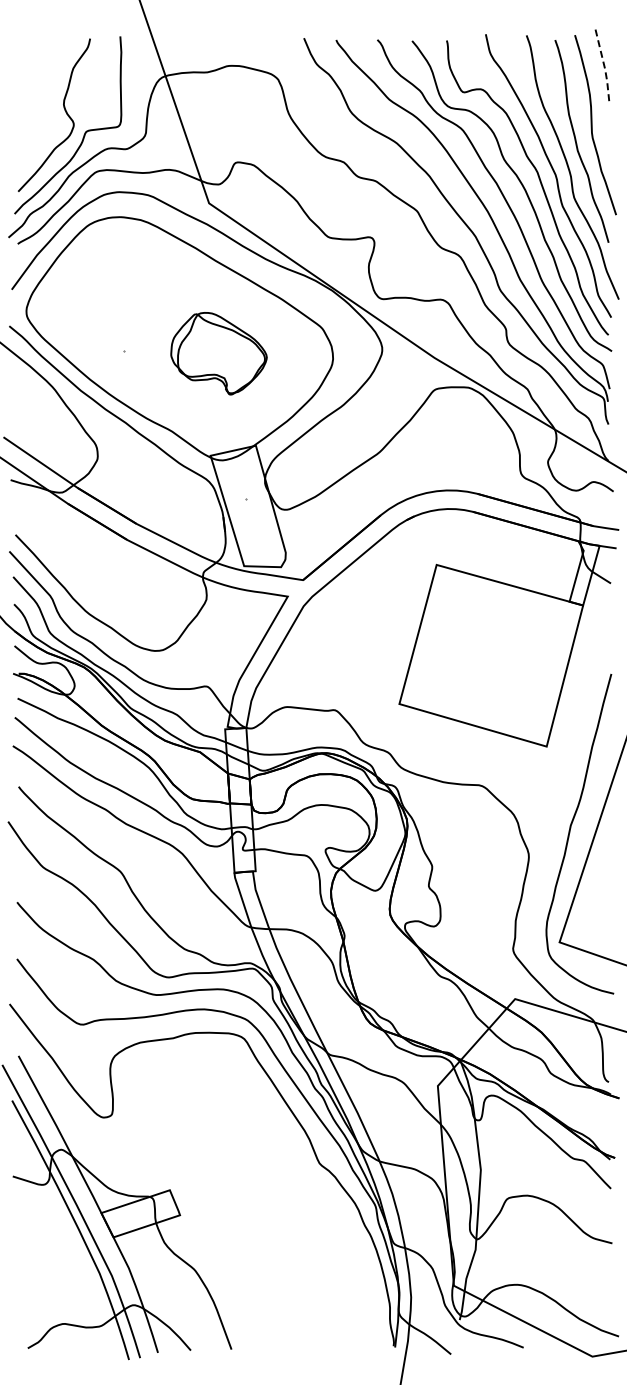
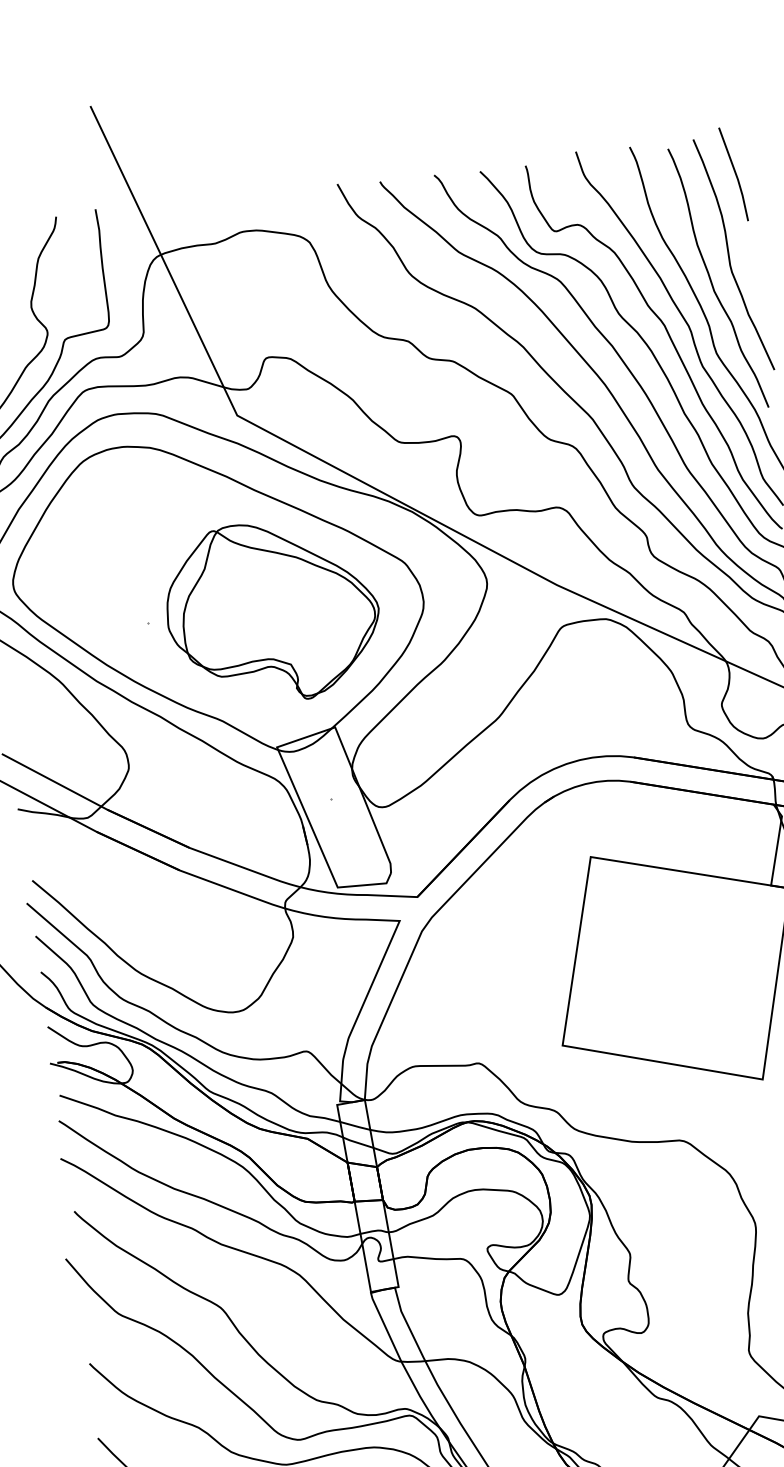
line: (604, 65) -> (736, 174), dashed -> solid
part: (218, 353) -> (272, 611), size x1.67

